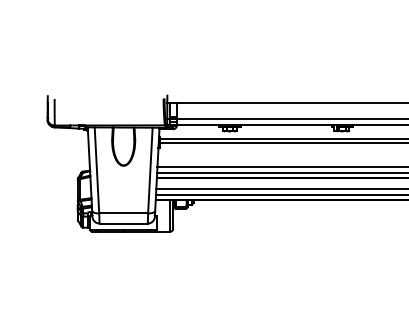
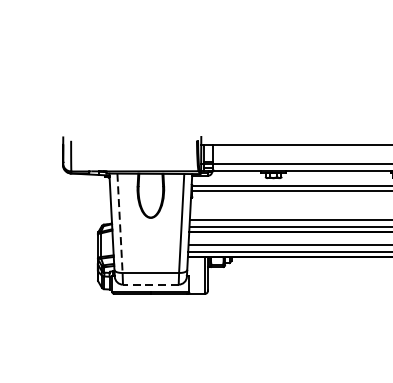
line: (96, 170) -> (119, 223), solid -> dashed
line: (123, 223) -> (150, 284), solid -> dashed

